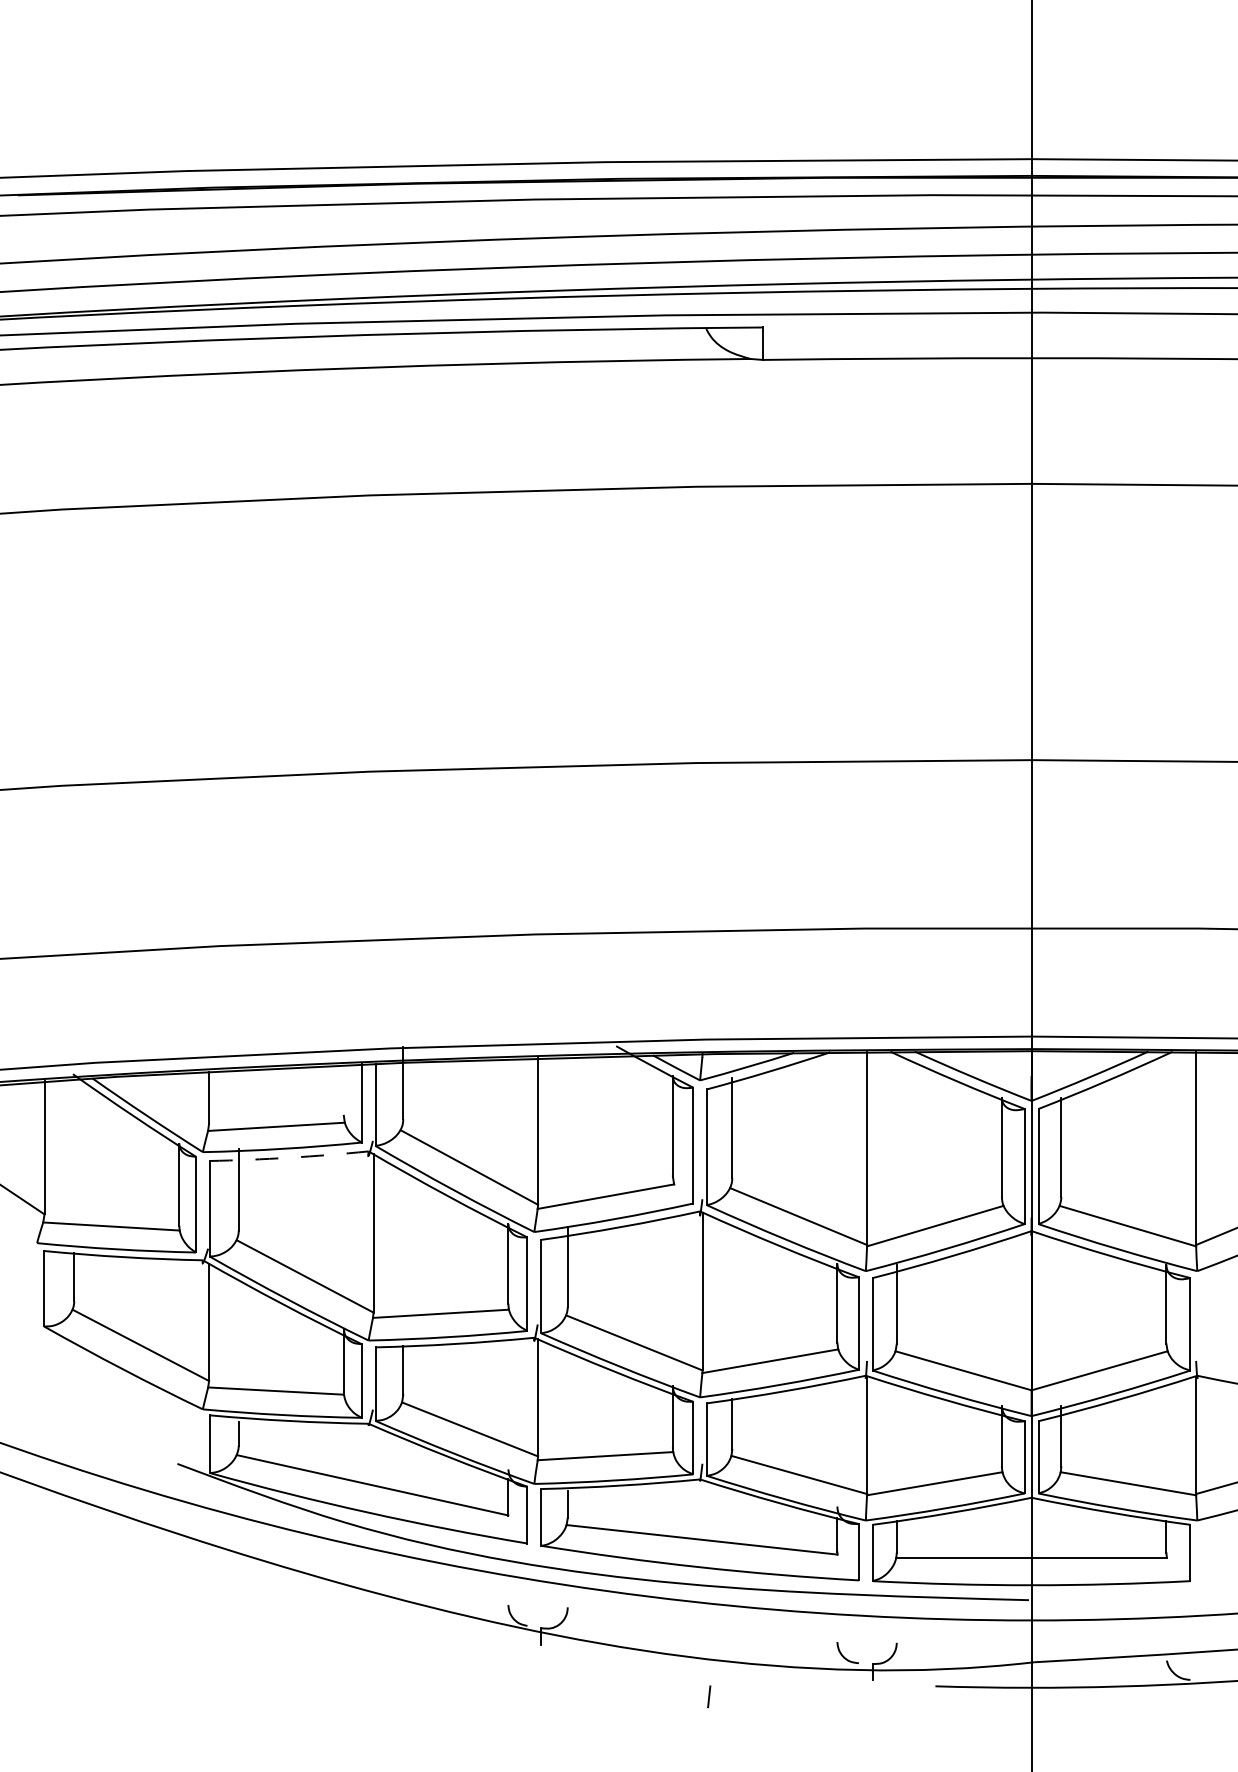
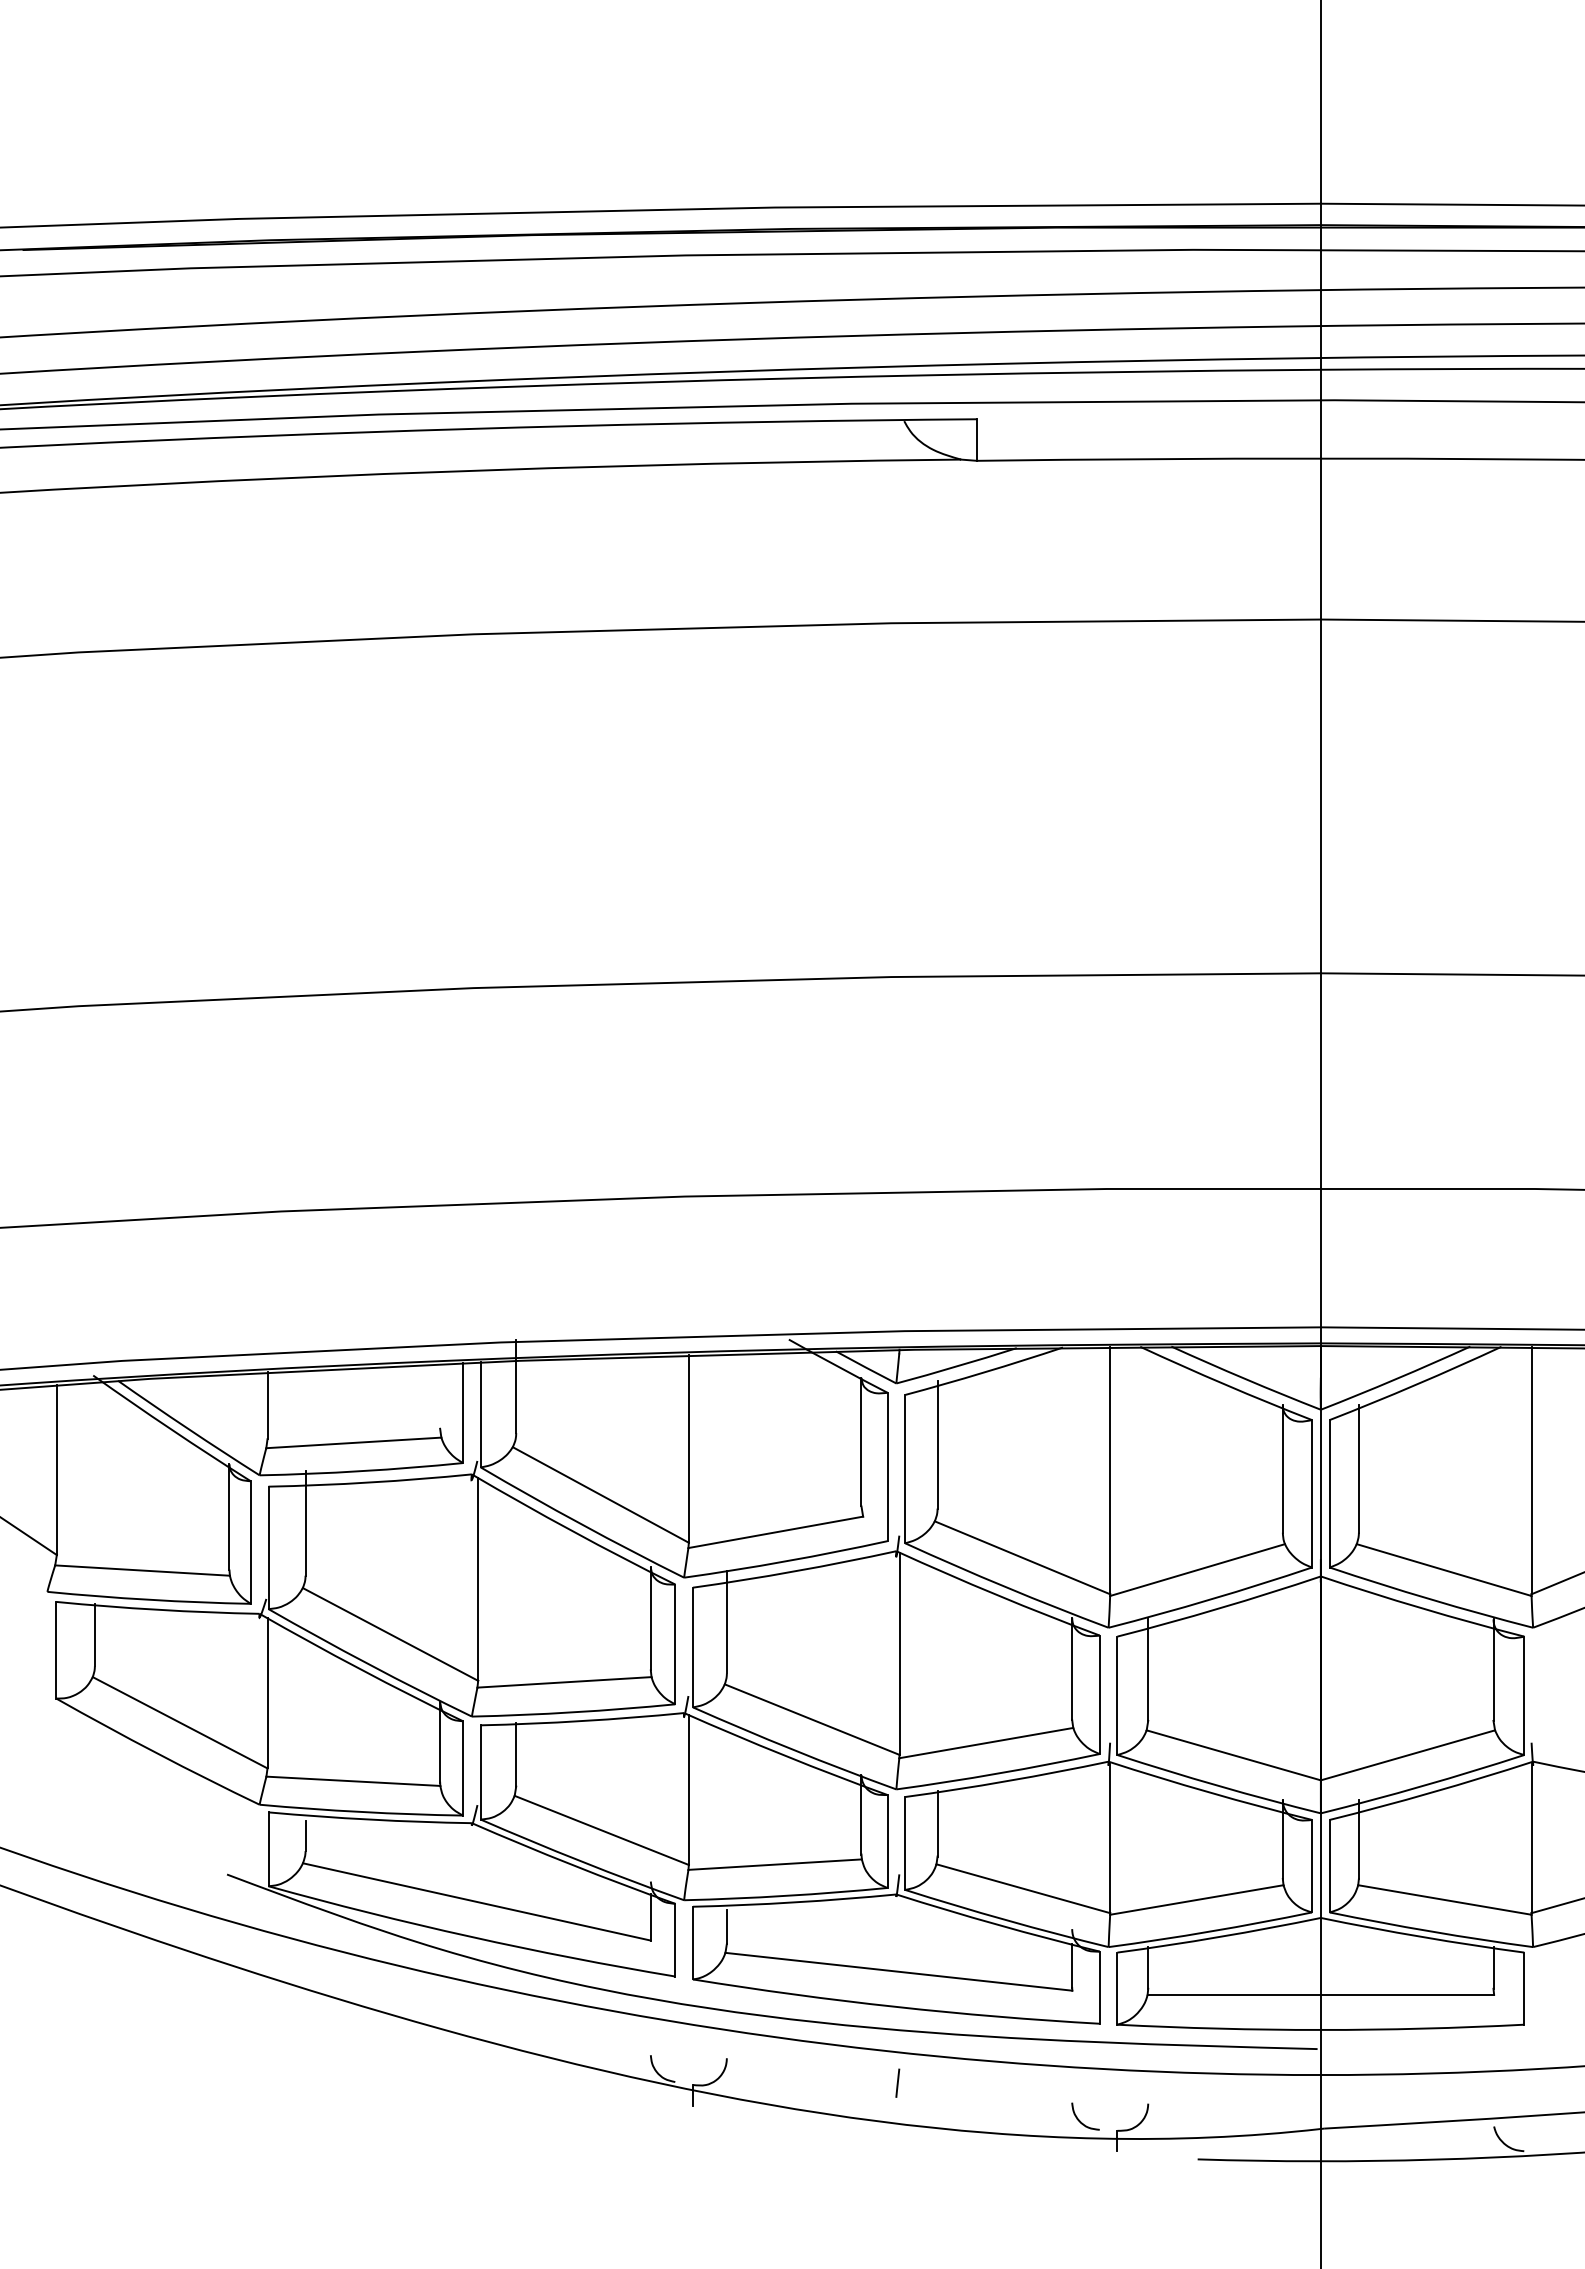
arc: (289, 1157) -> (370, 1482), dashed -> solid
line: (709, 1696) -> (898, 2082), moved

